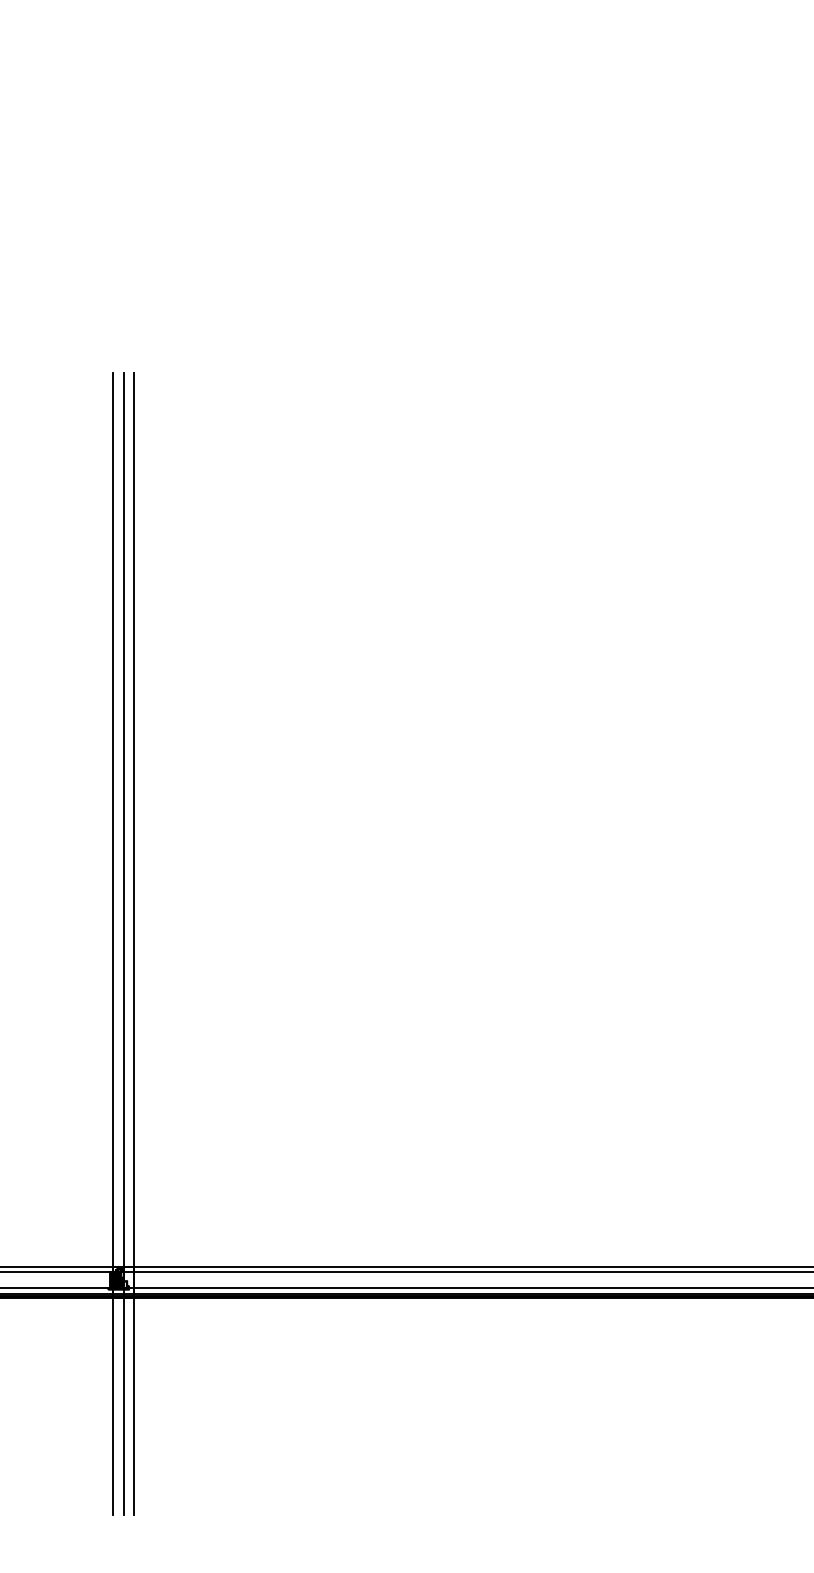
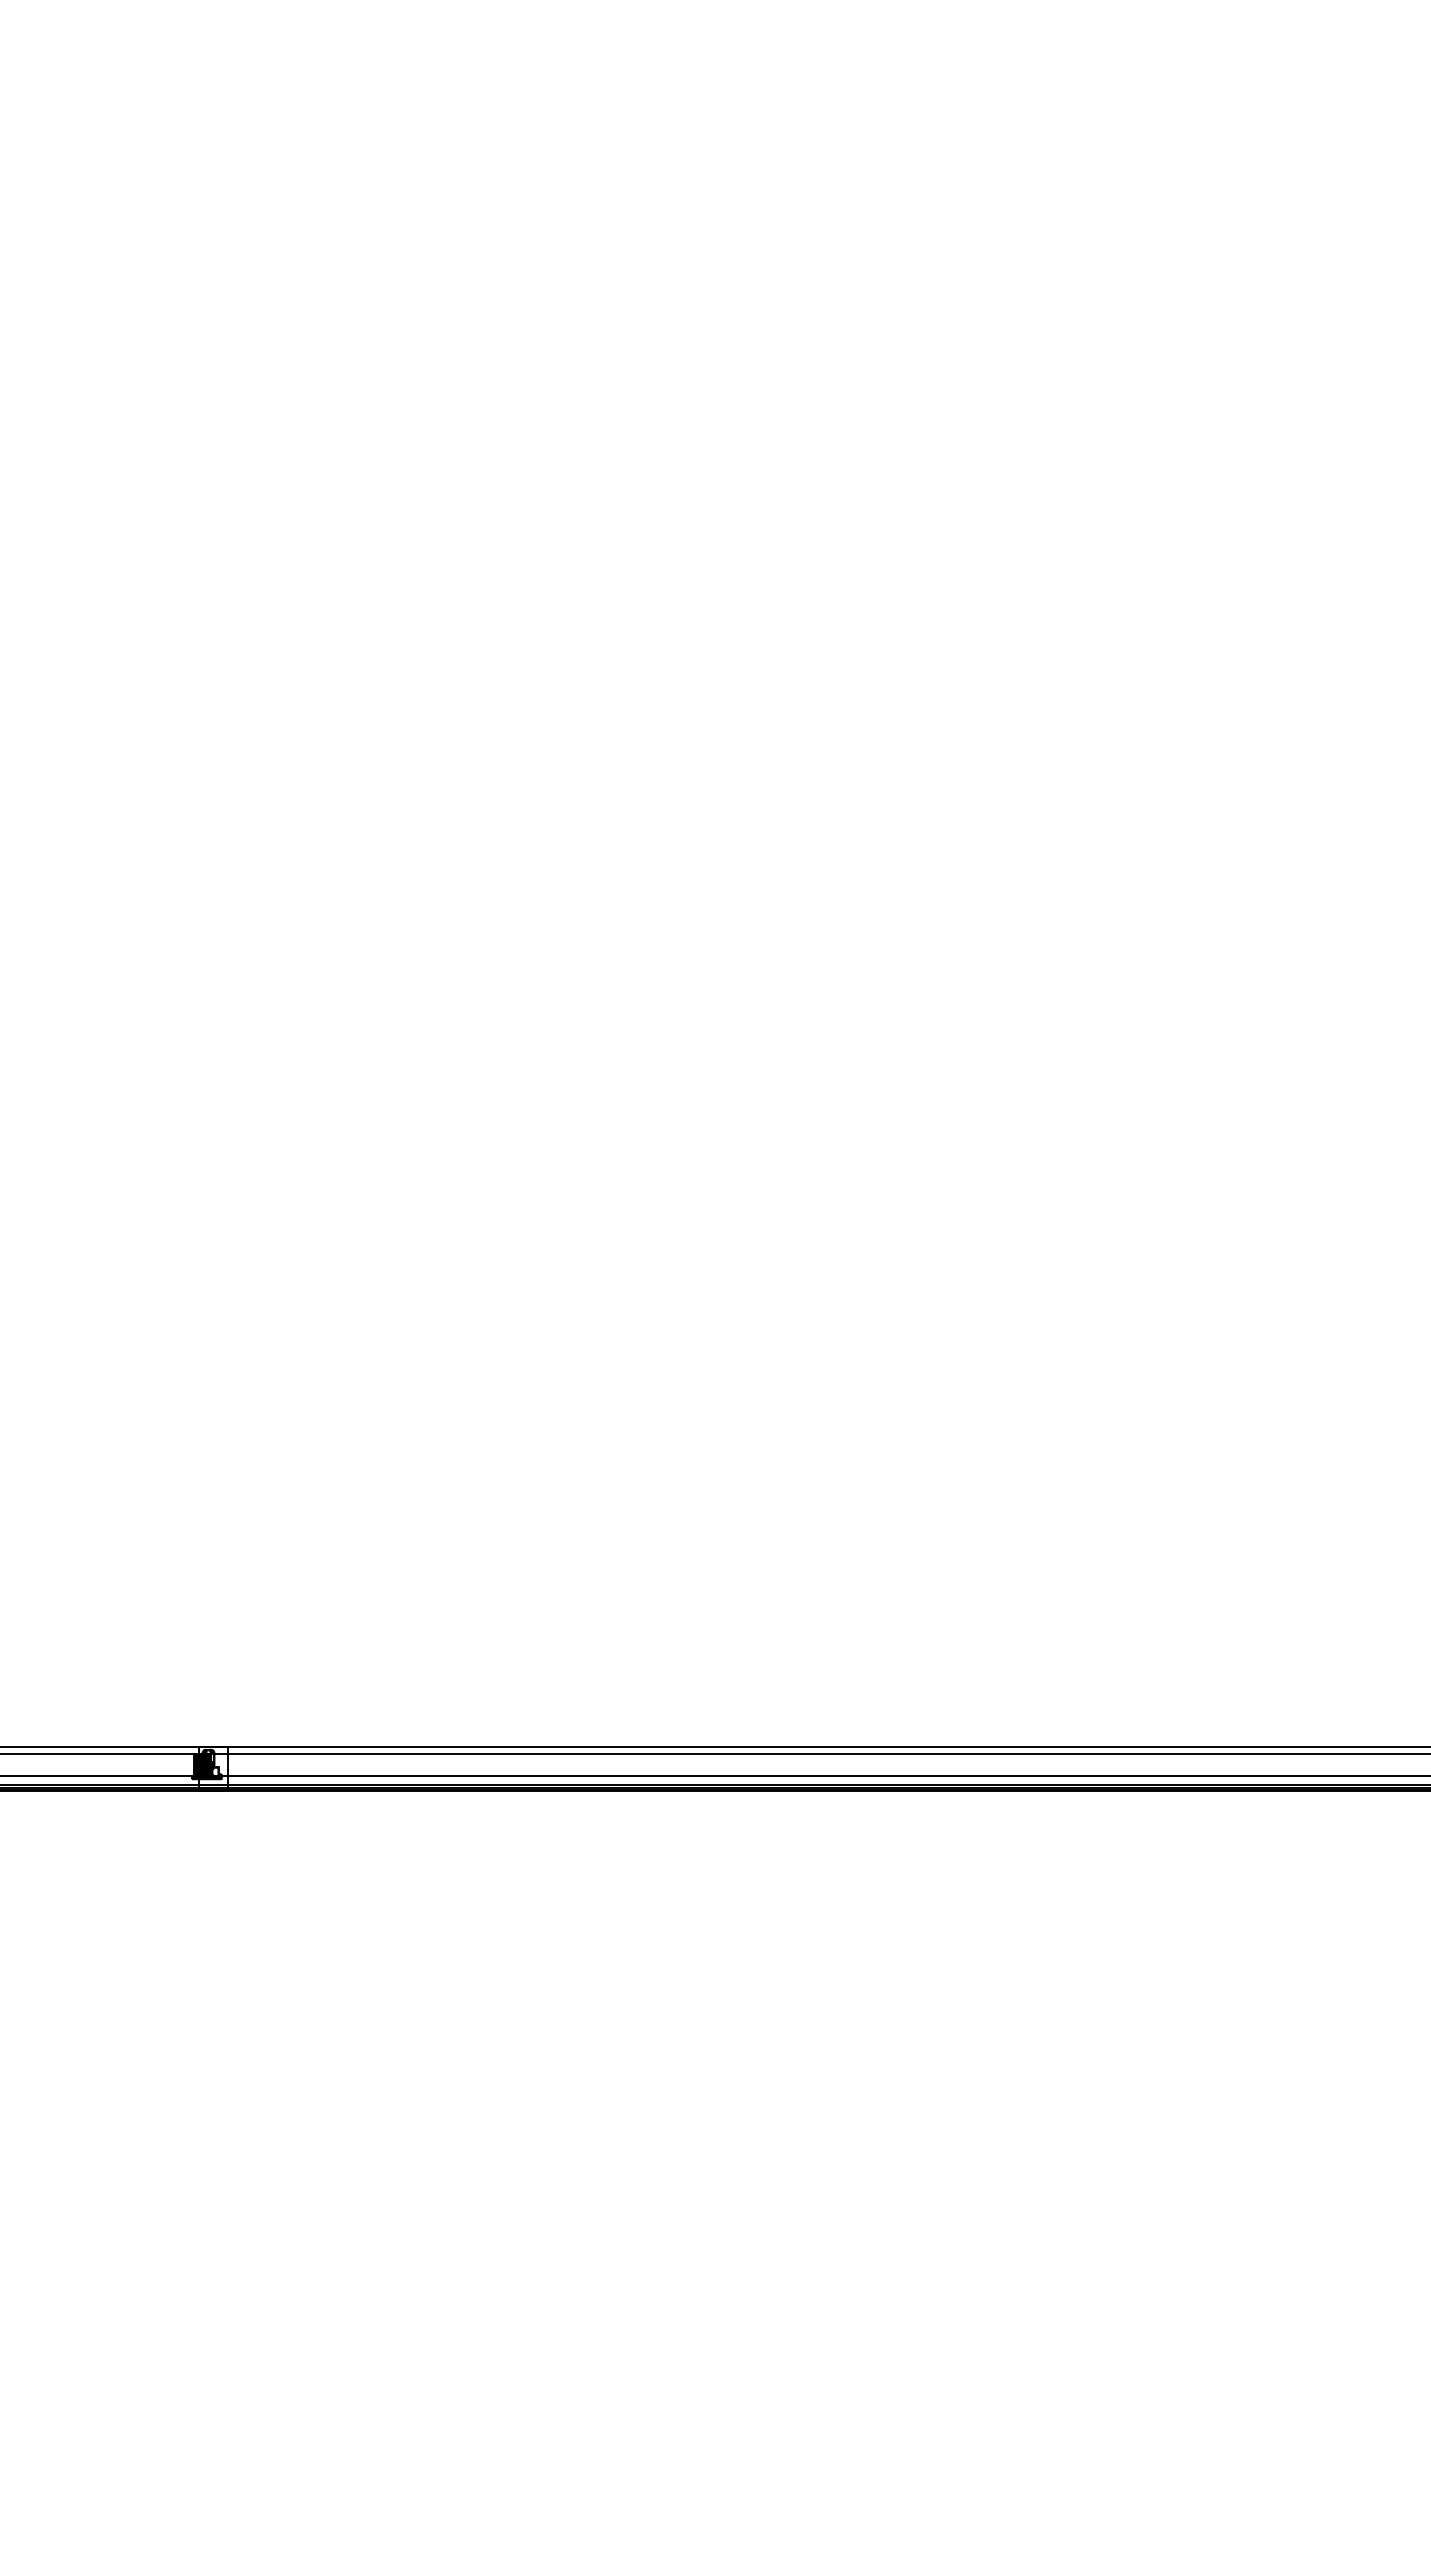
line: (113, 944) -> (199, 1287), removed
line: (124, 944) -> (214, 1287), removed
line: (133, 944) -> (228, 1287), removed

